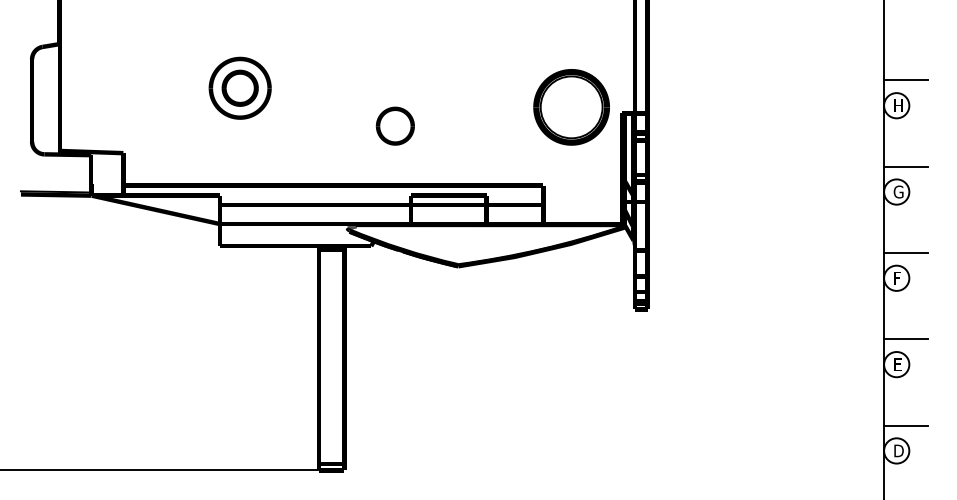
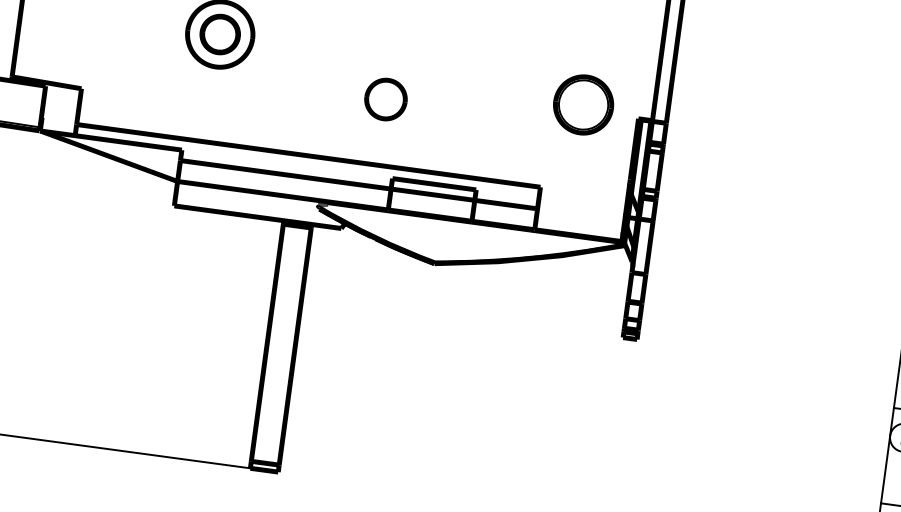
part: (571, 106) -> (583, 104), size x0.71

